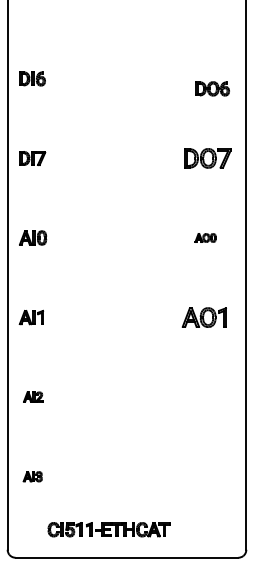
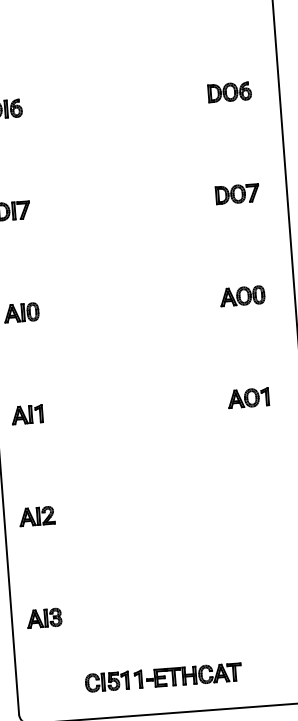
part: (212, 88) -> (229, 91), moved
part: (207, 158) -> (237, 194), size x0.71
part: (205, 237) -> (242, 295), size x1.67
part: (203, 317) -> (247, 398), size x0.71
part: (33, 396) -> (37, 515), size x1.43
part: (32, 476) -> (43, 618), size x1.43
part: (108, 529) -> (162, 677), moved

